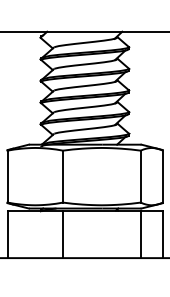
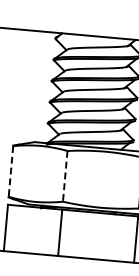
line: (7, 176) -> (10, 171), solid -> dashed
line: (63, 176) -> (65, 176), solid -> dashed

